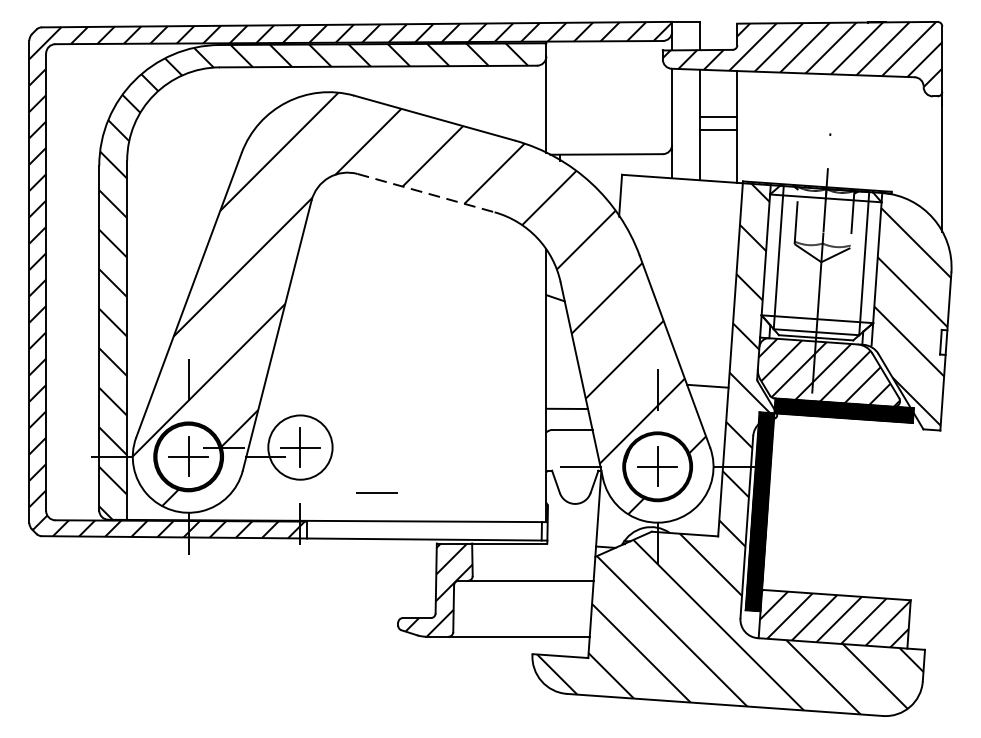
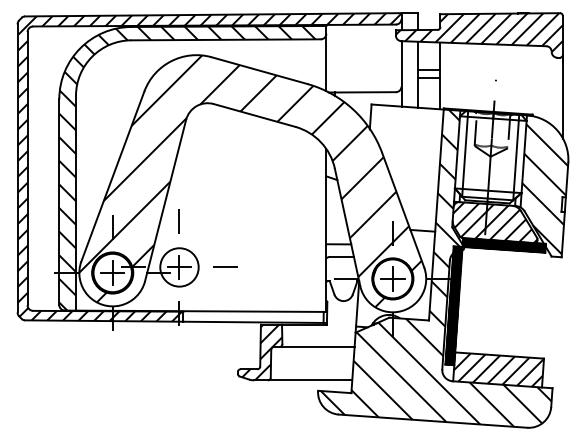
line: (427, 193) -> (255, 115), dashed -> solid
line: (298, 370) -> (178, 221), added
line: (377, 491) -> (225, 266), moved

